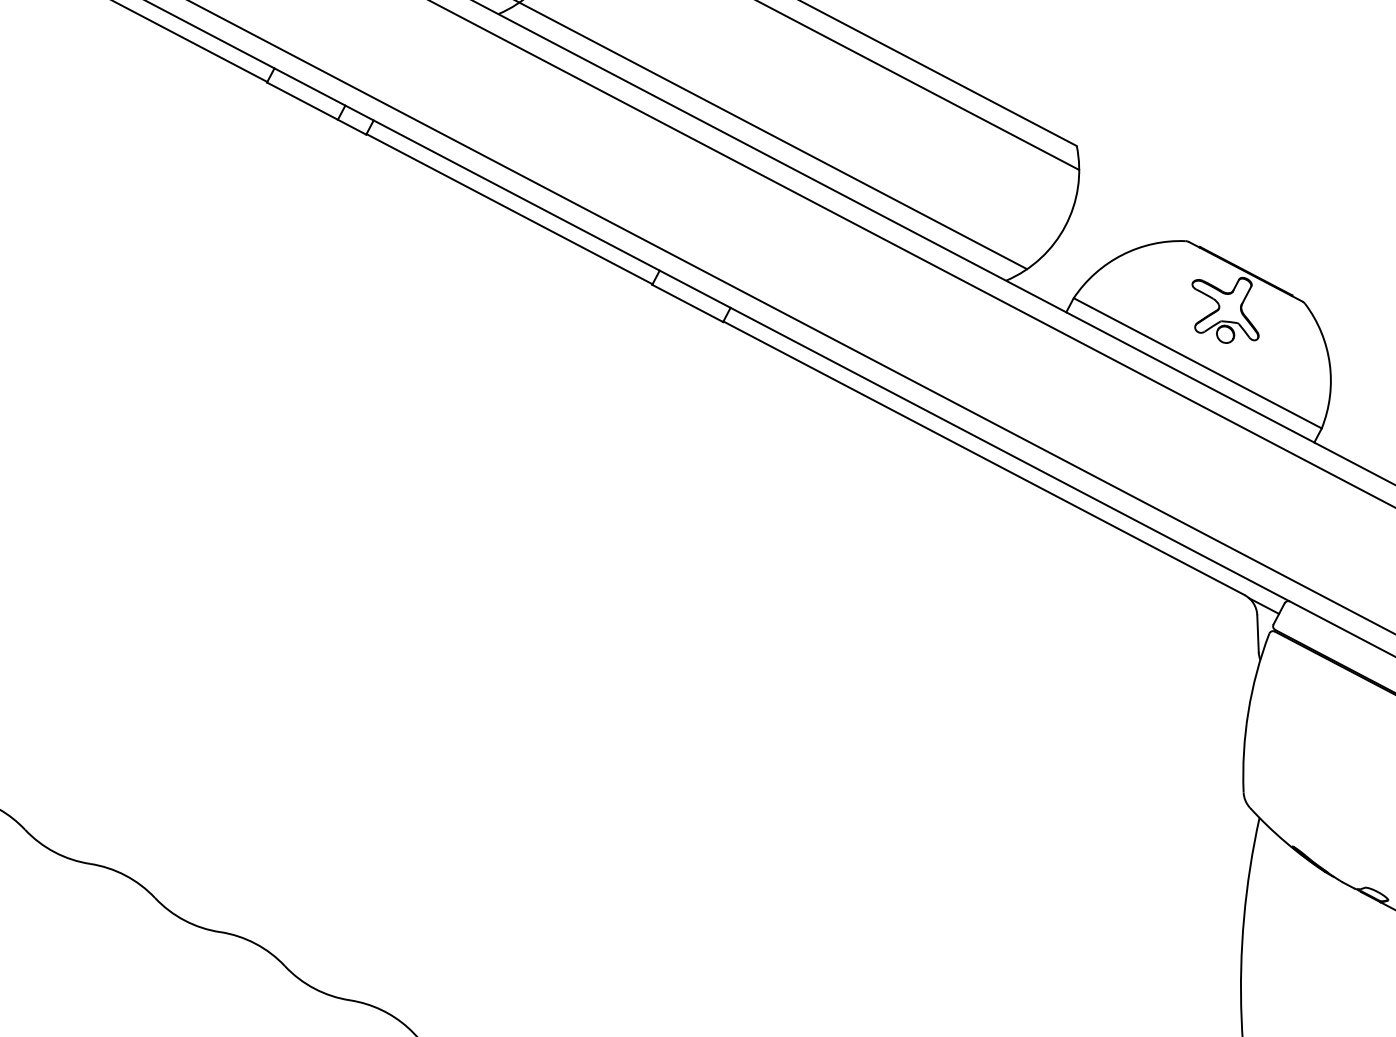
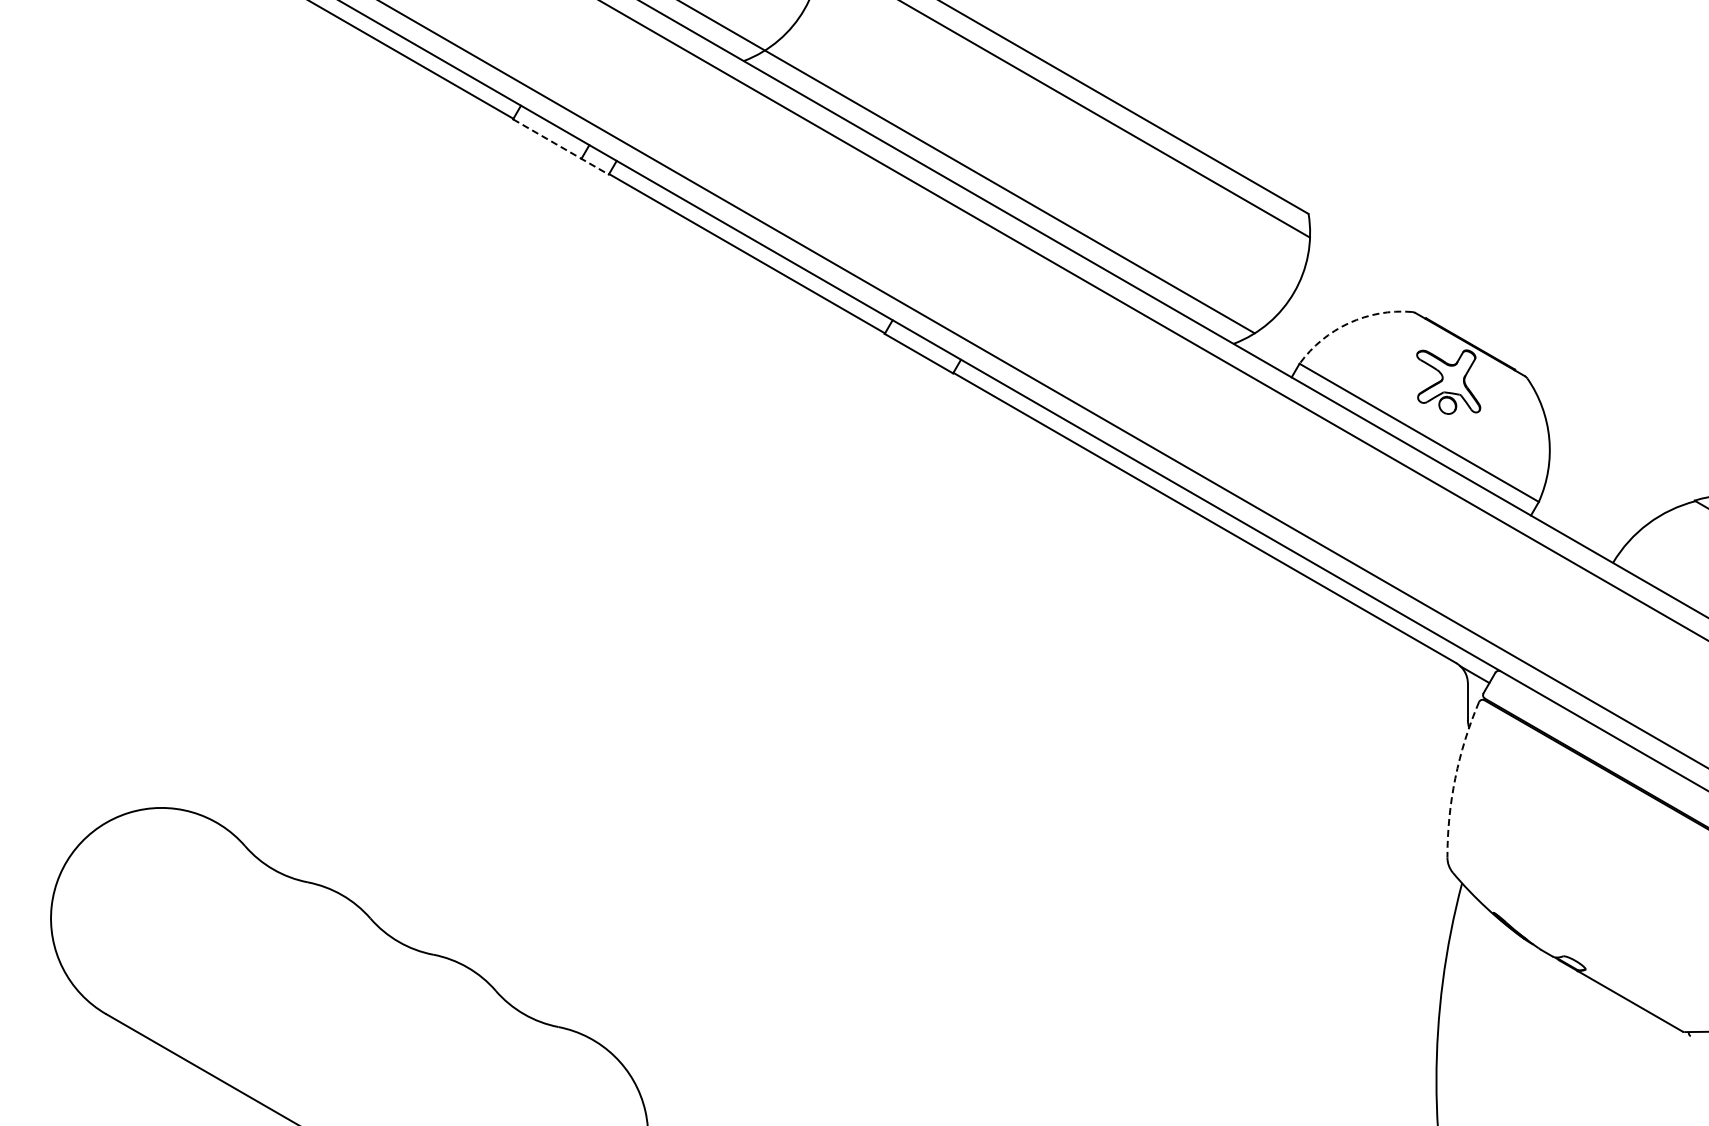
line: (317, 109) -> (561, 147), solid -> dashed
arc: (1122, 255) -> (1349, 323), solid -> dashed
arc: (1248, 712) -> (1455, 778), solid -> dashed

